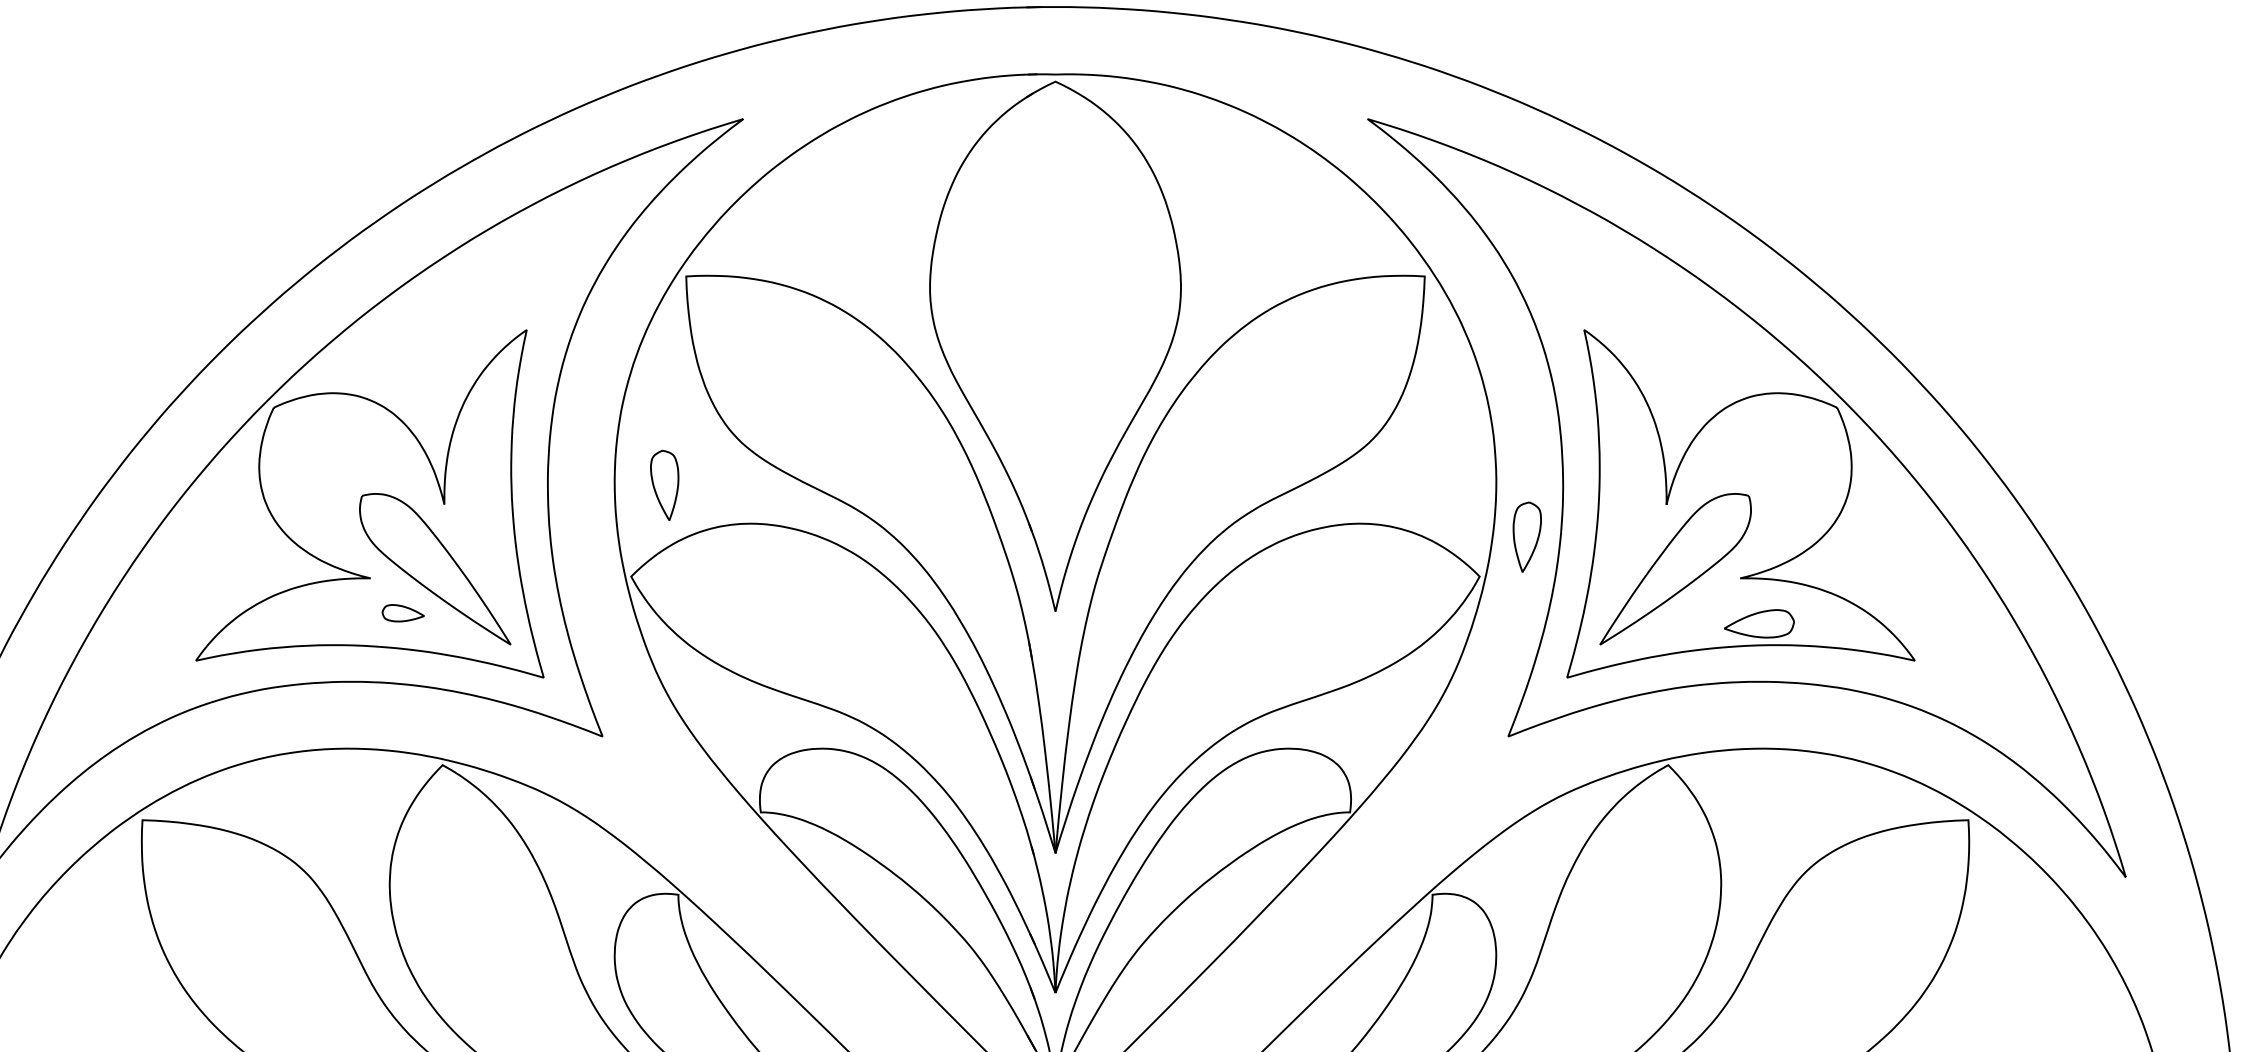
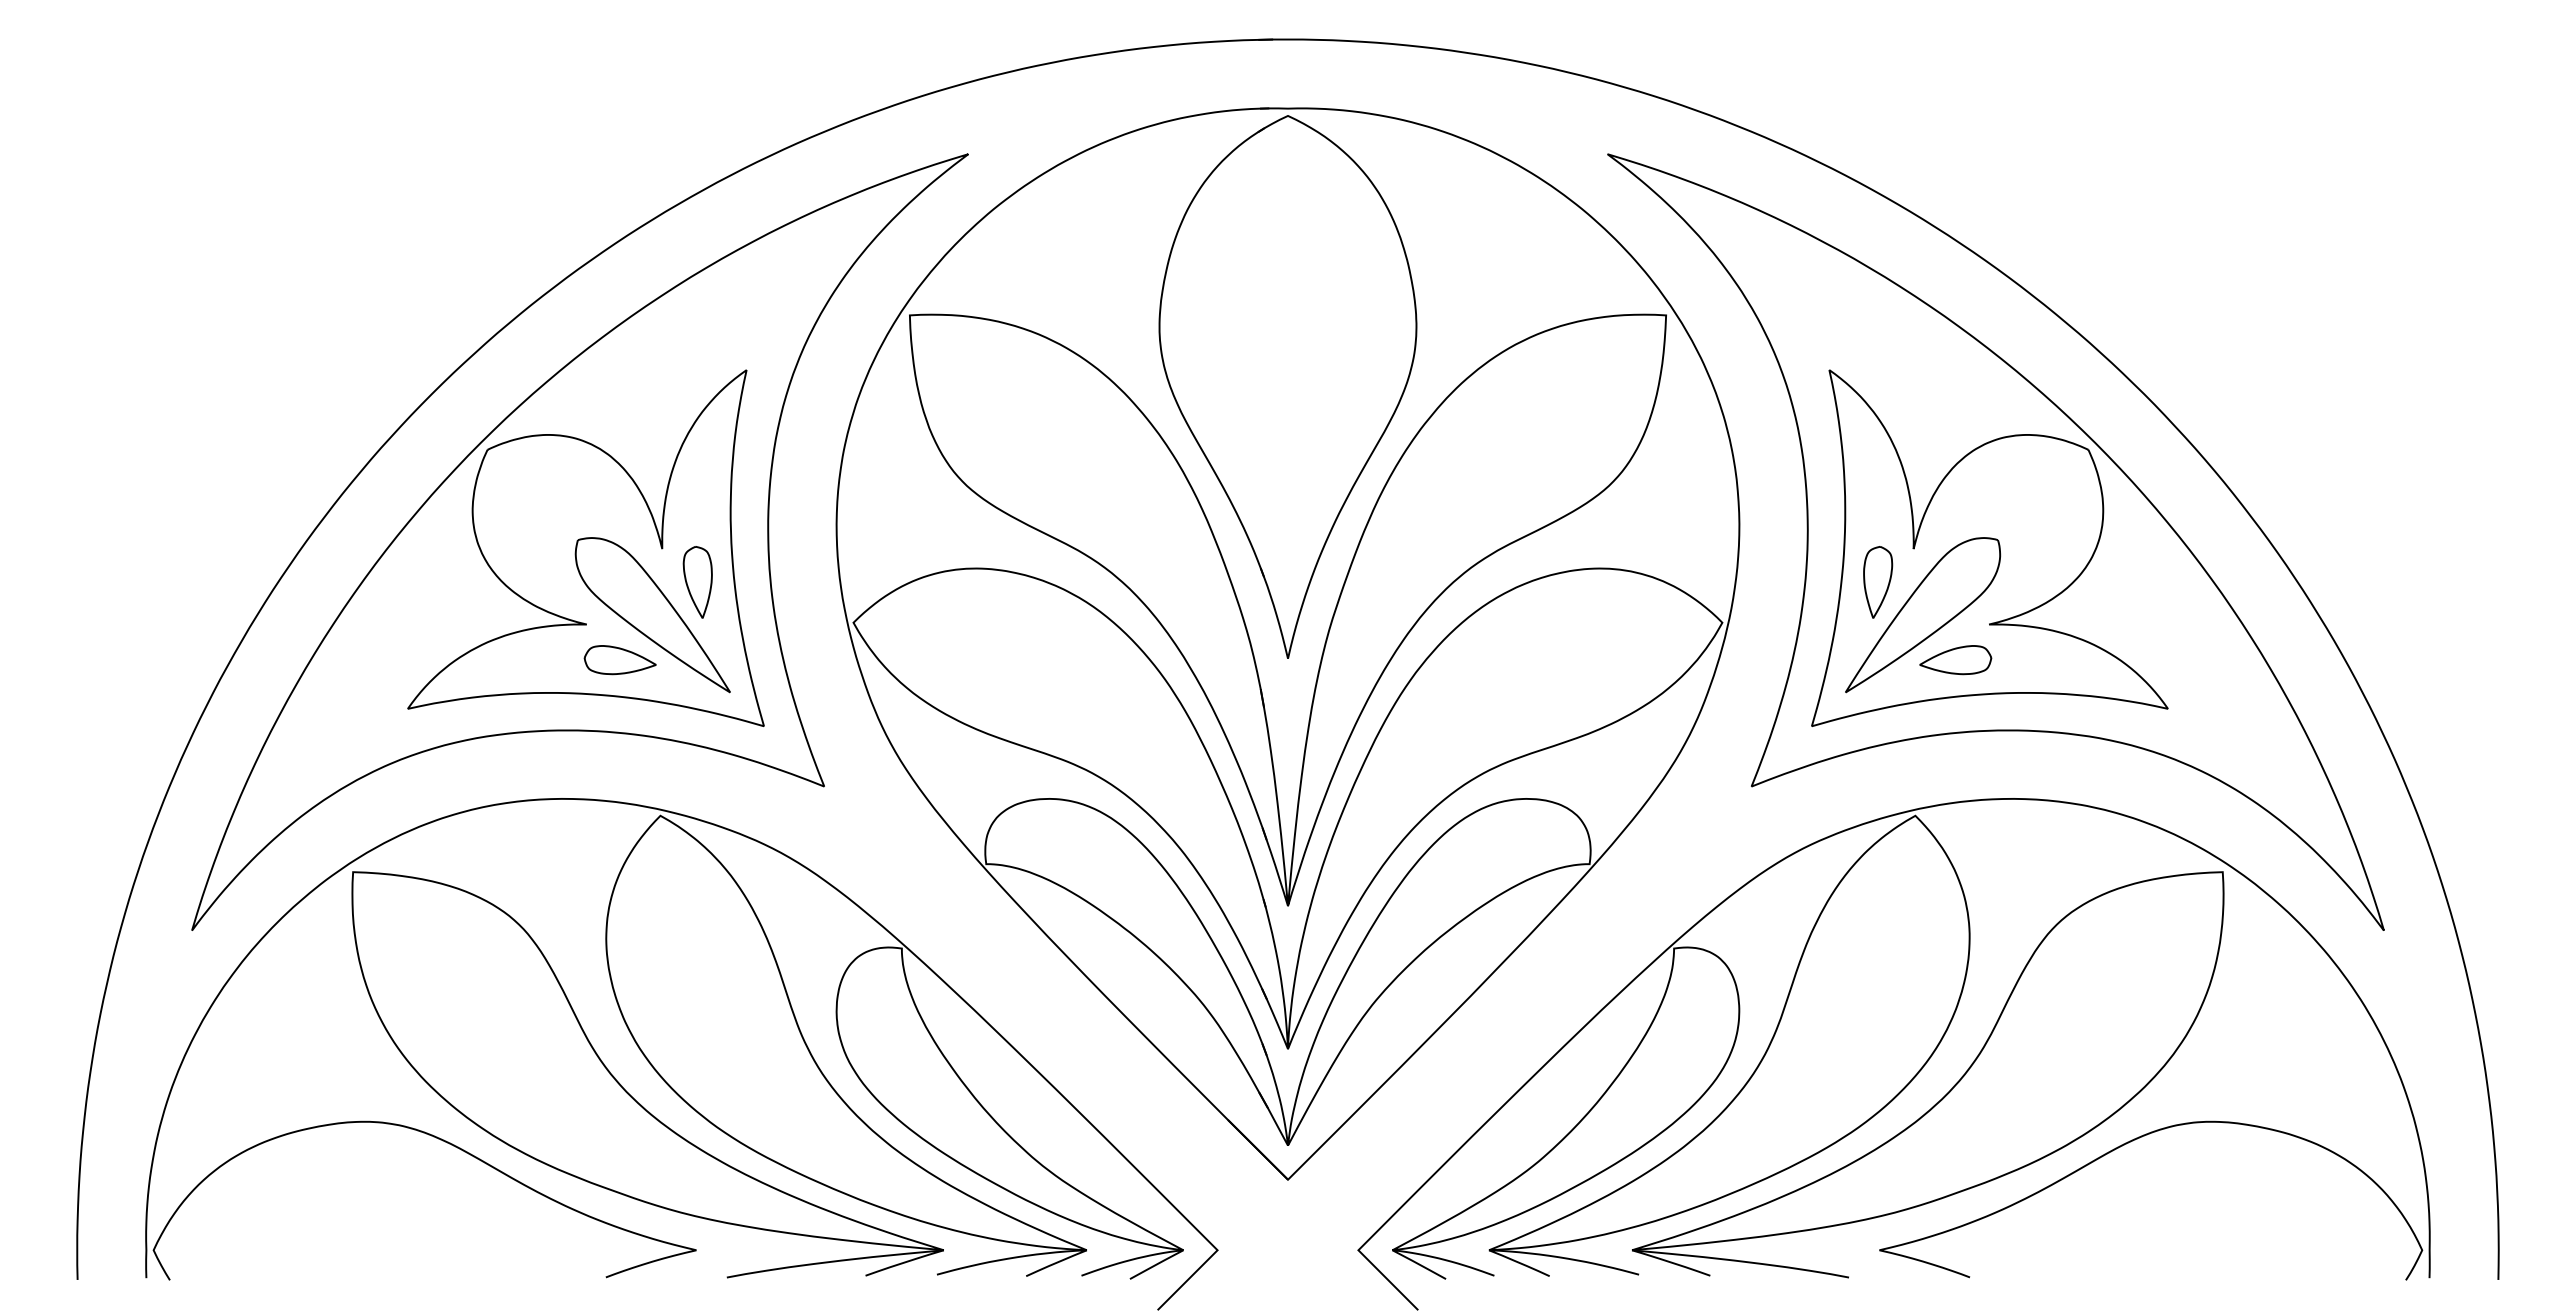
part: (664, 485) -> (697, 582), moved
part: (1527, 537) -> (1878, 582), moved
part: (402, 613) -> (619, 660), size x1.67
part: (1759, 624) -> (1955, 660), moved

